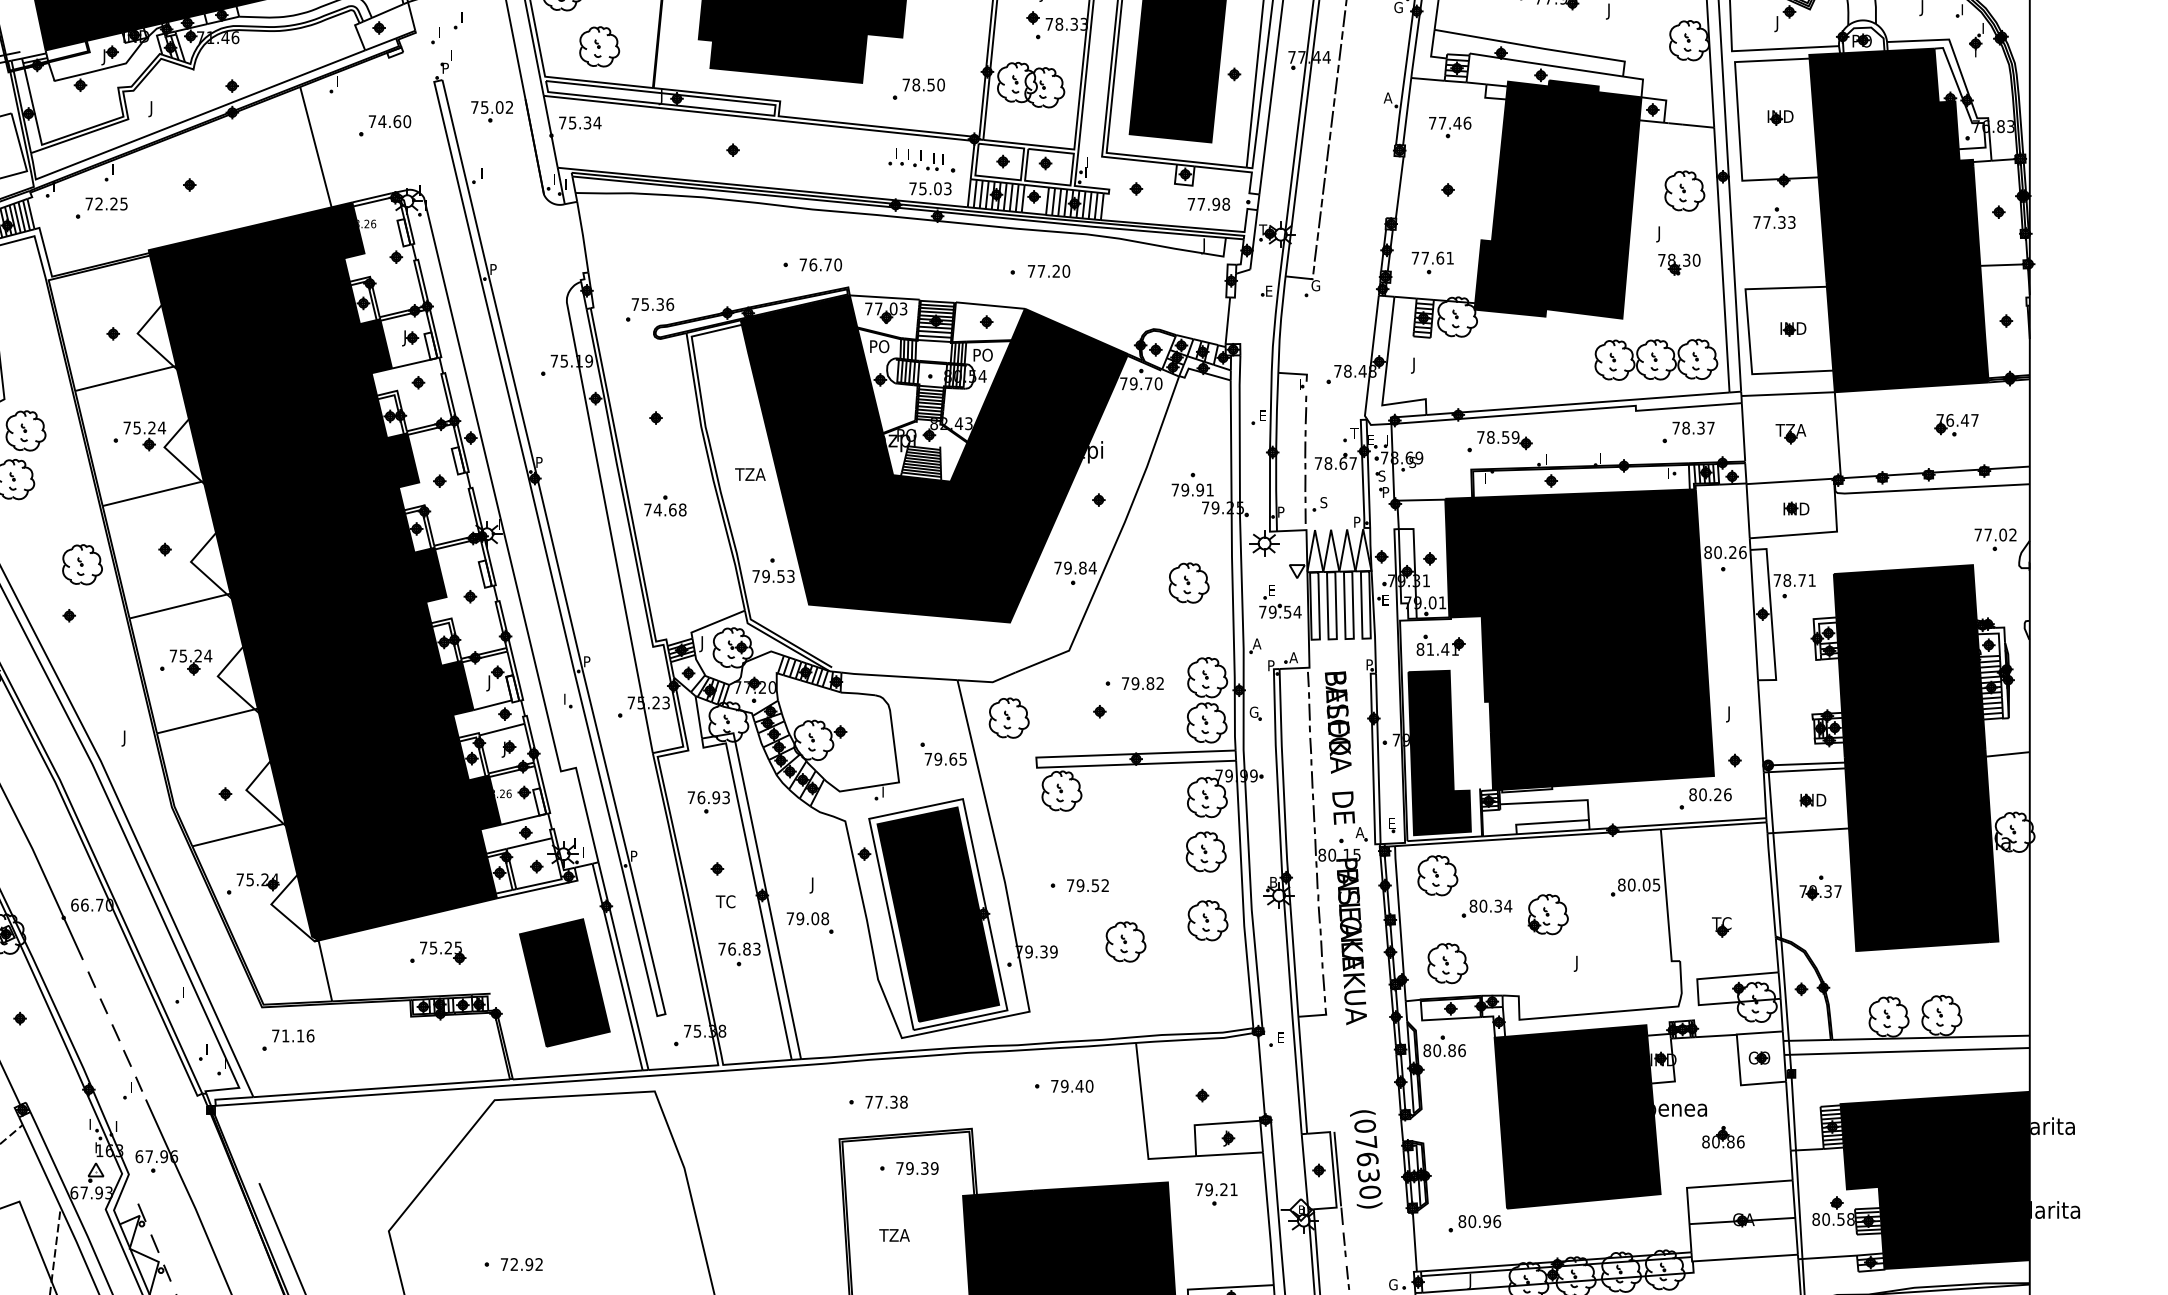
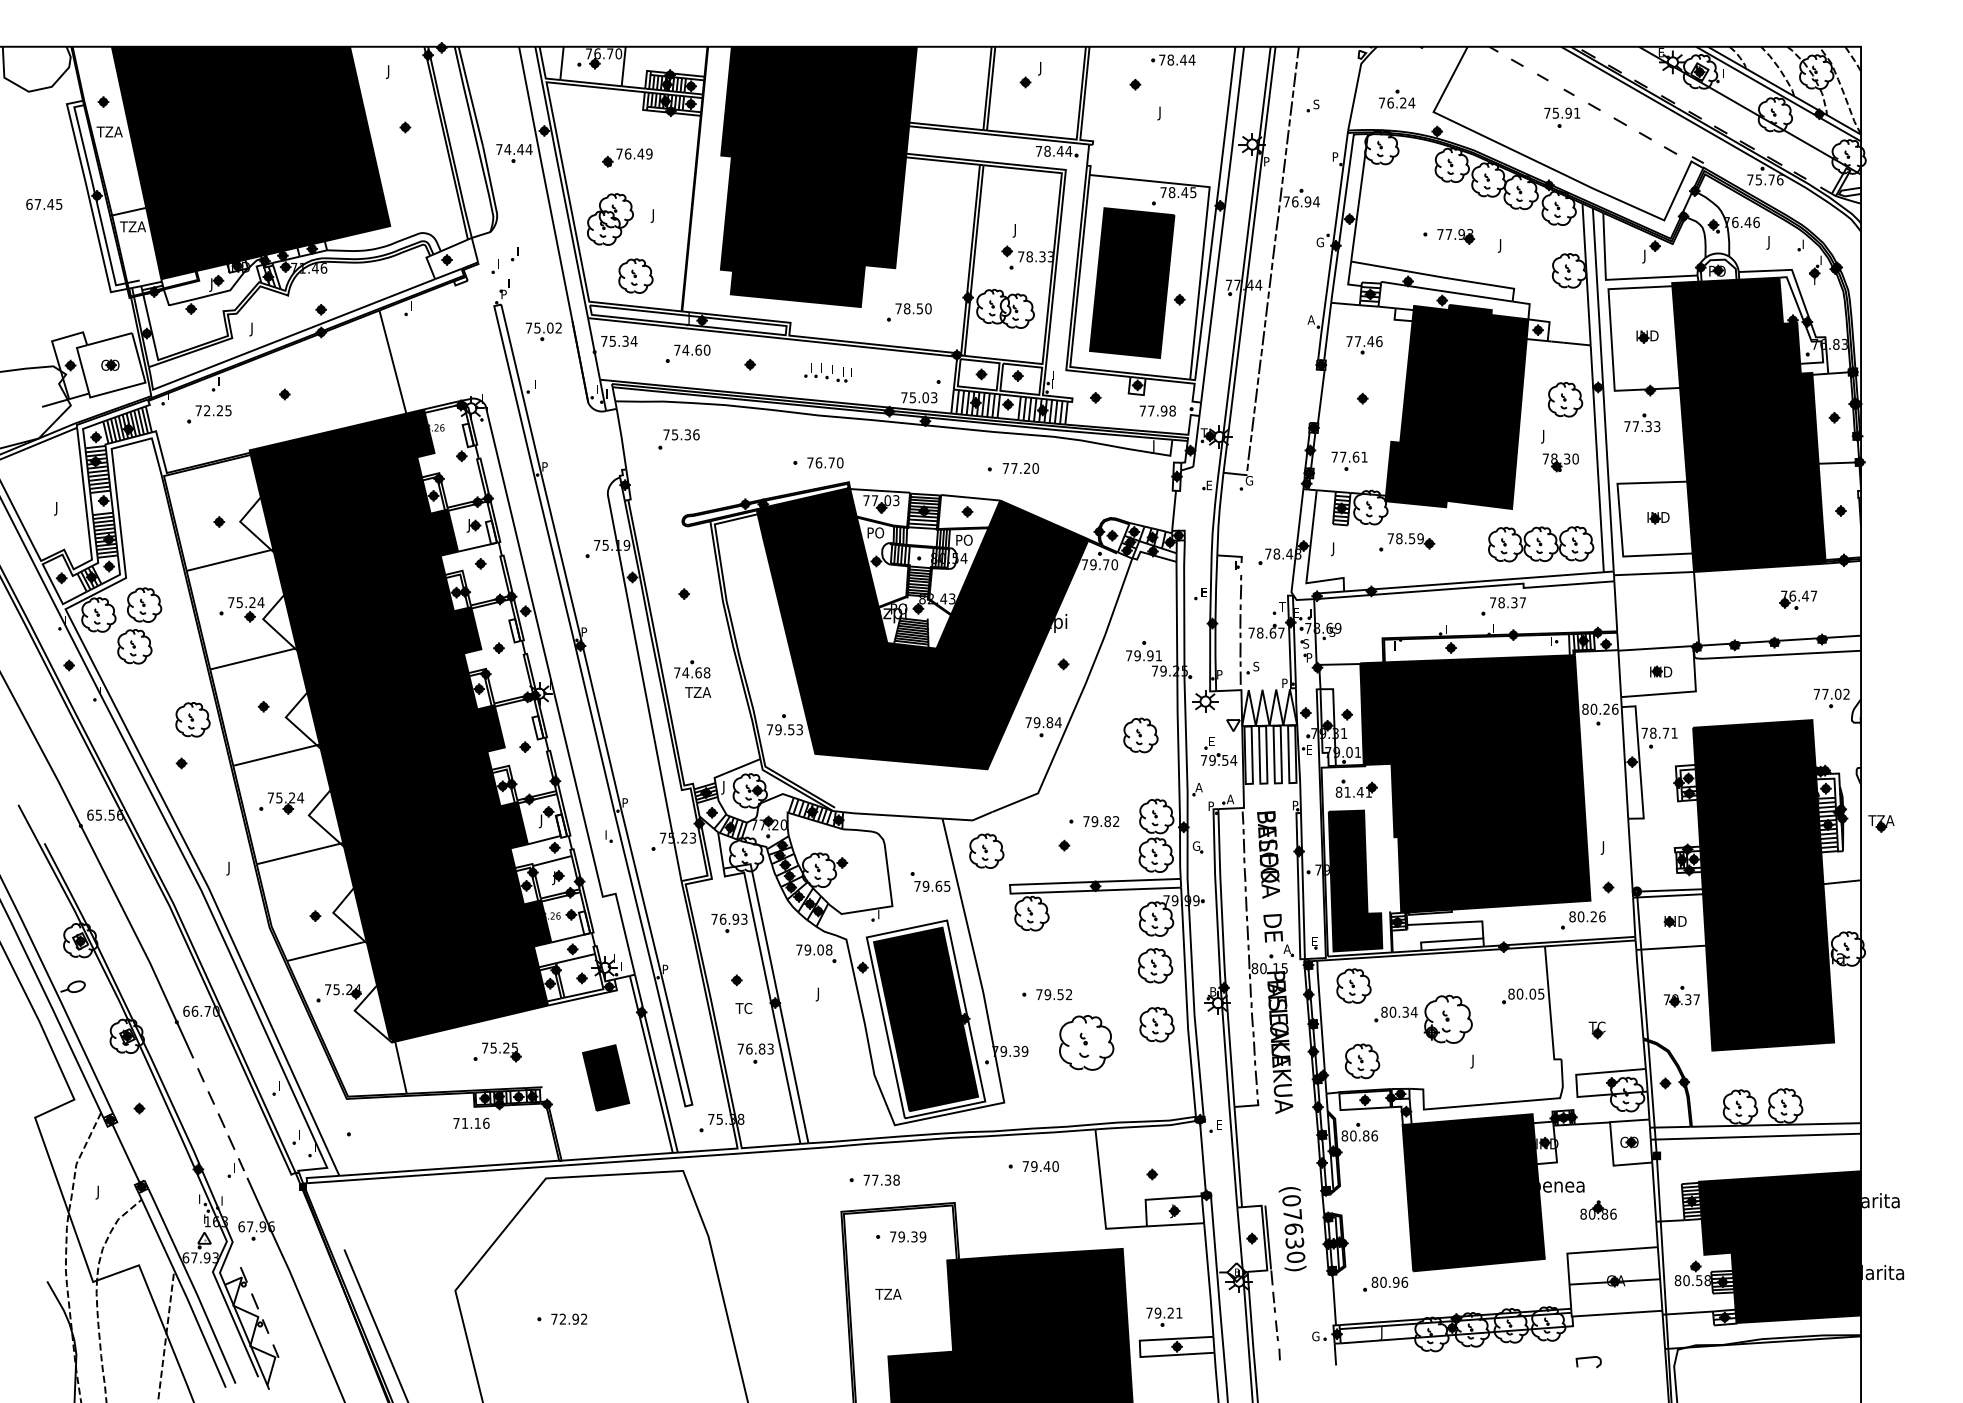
part: (384, 125) -> (687, 353), moved
part: (915, 159) -> (827, 372), moved
part: (649, 309) -> (678, 439), moved
part: (1688, 432) -> (1503, 606), moved
part: (1791, 433) -> (1881, 823), moved
part: (1500, 441) -> (1407, 542), moved
text: (750, 474) -> (698, 692), moved
part: (1548, 914) -> (1448, 1019), size x1.4
part: (810, 922) -> (816, 953), moved
part: (1125, 941) -> (1086, 1042), size x1.6
part: (564, 982) -> (605, 1077), size x0.6
text: (293, 1034) -> (471, 1122), moved
part: (1216, 1193) -> (1164, 1316), moved

